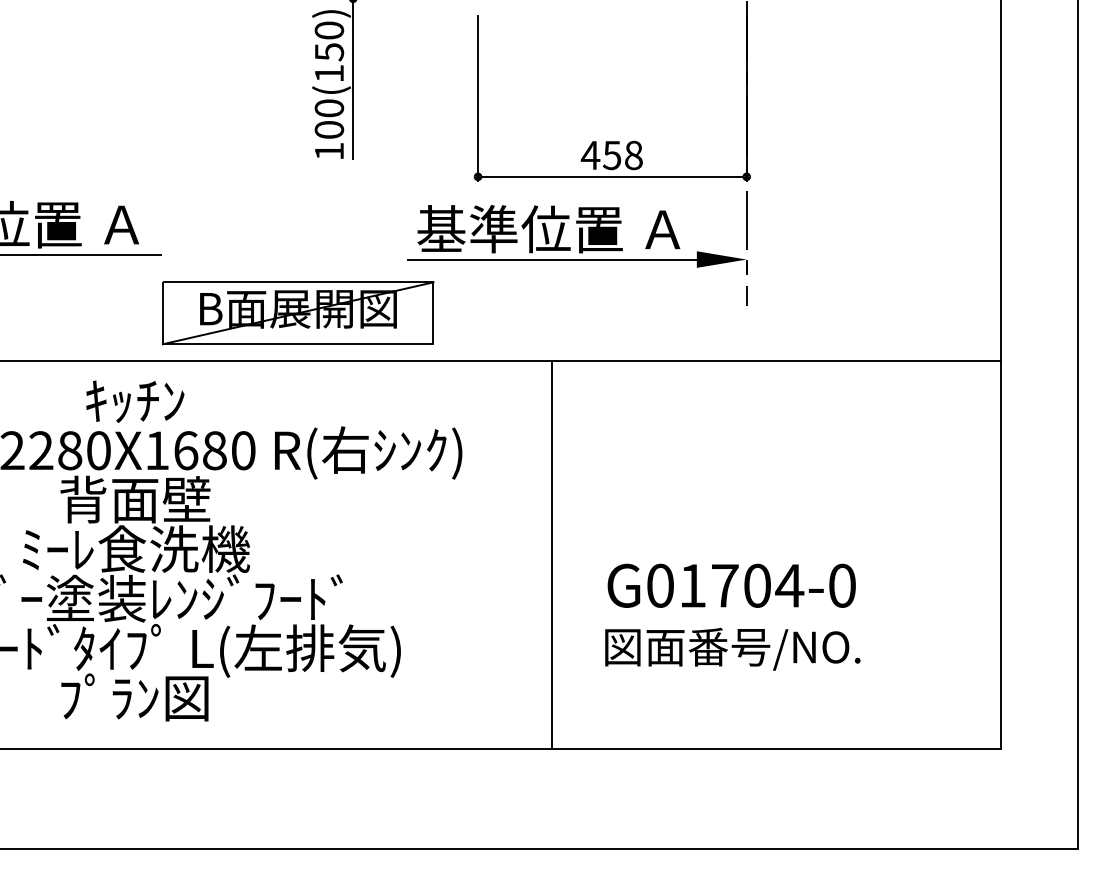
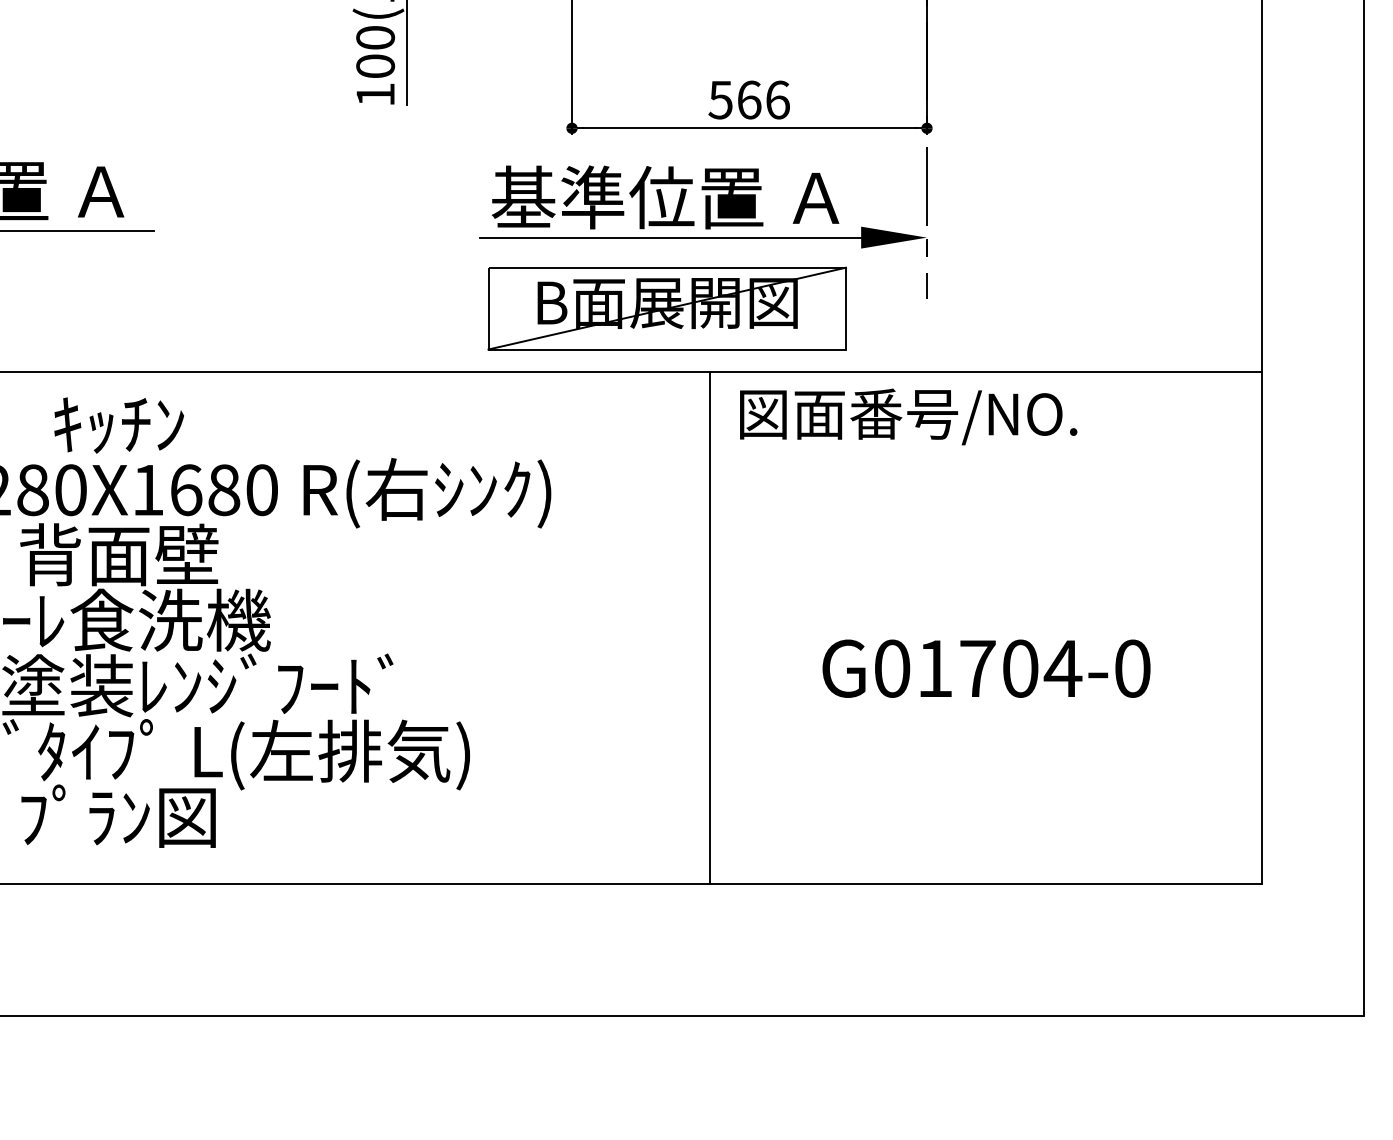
text: (611, 155) -> (748, 100), 458 -> 566
part: (298, 313) -> (667, 308), moved
line: (551, 554) -> (710, 627), moved
text: (731, 585) -> (986, 668), moved
text: (732, 648) -> (908, 415), moved

